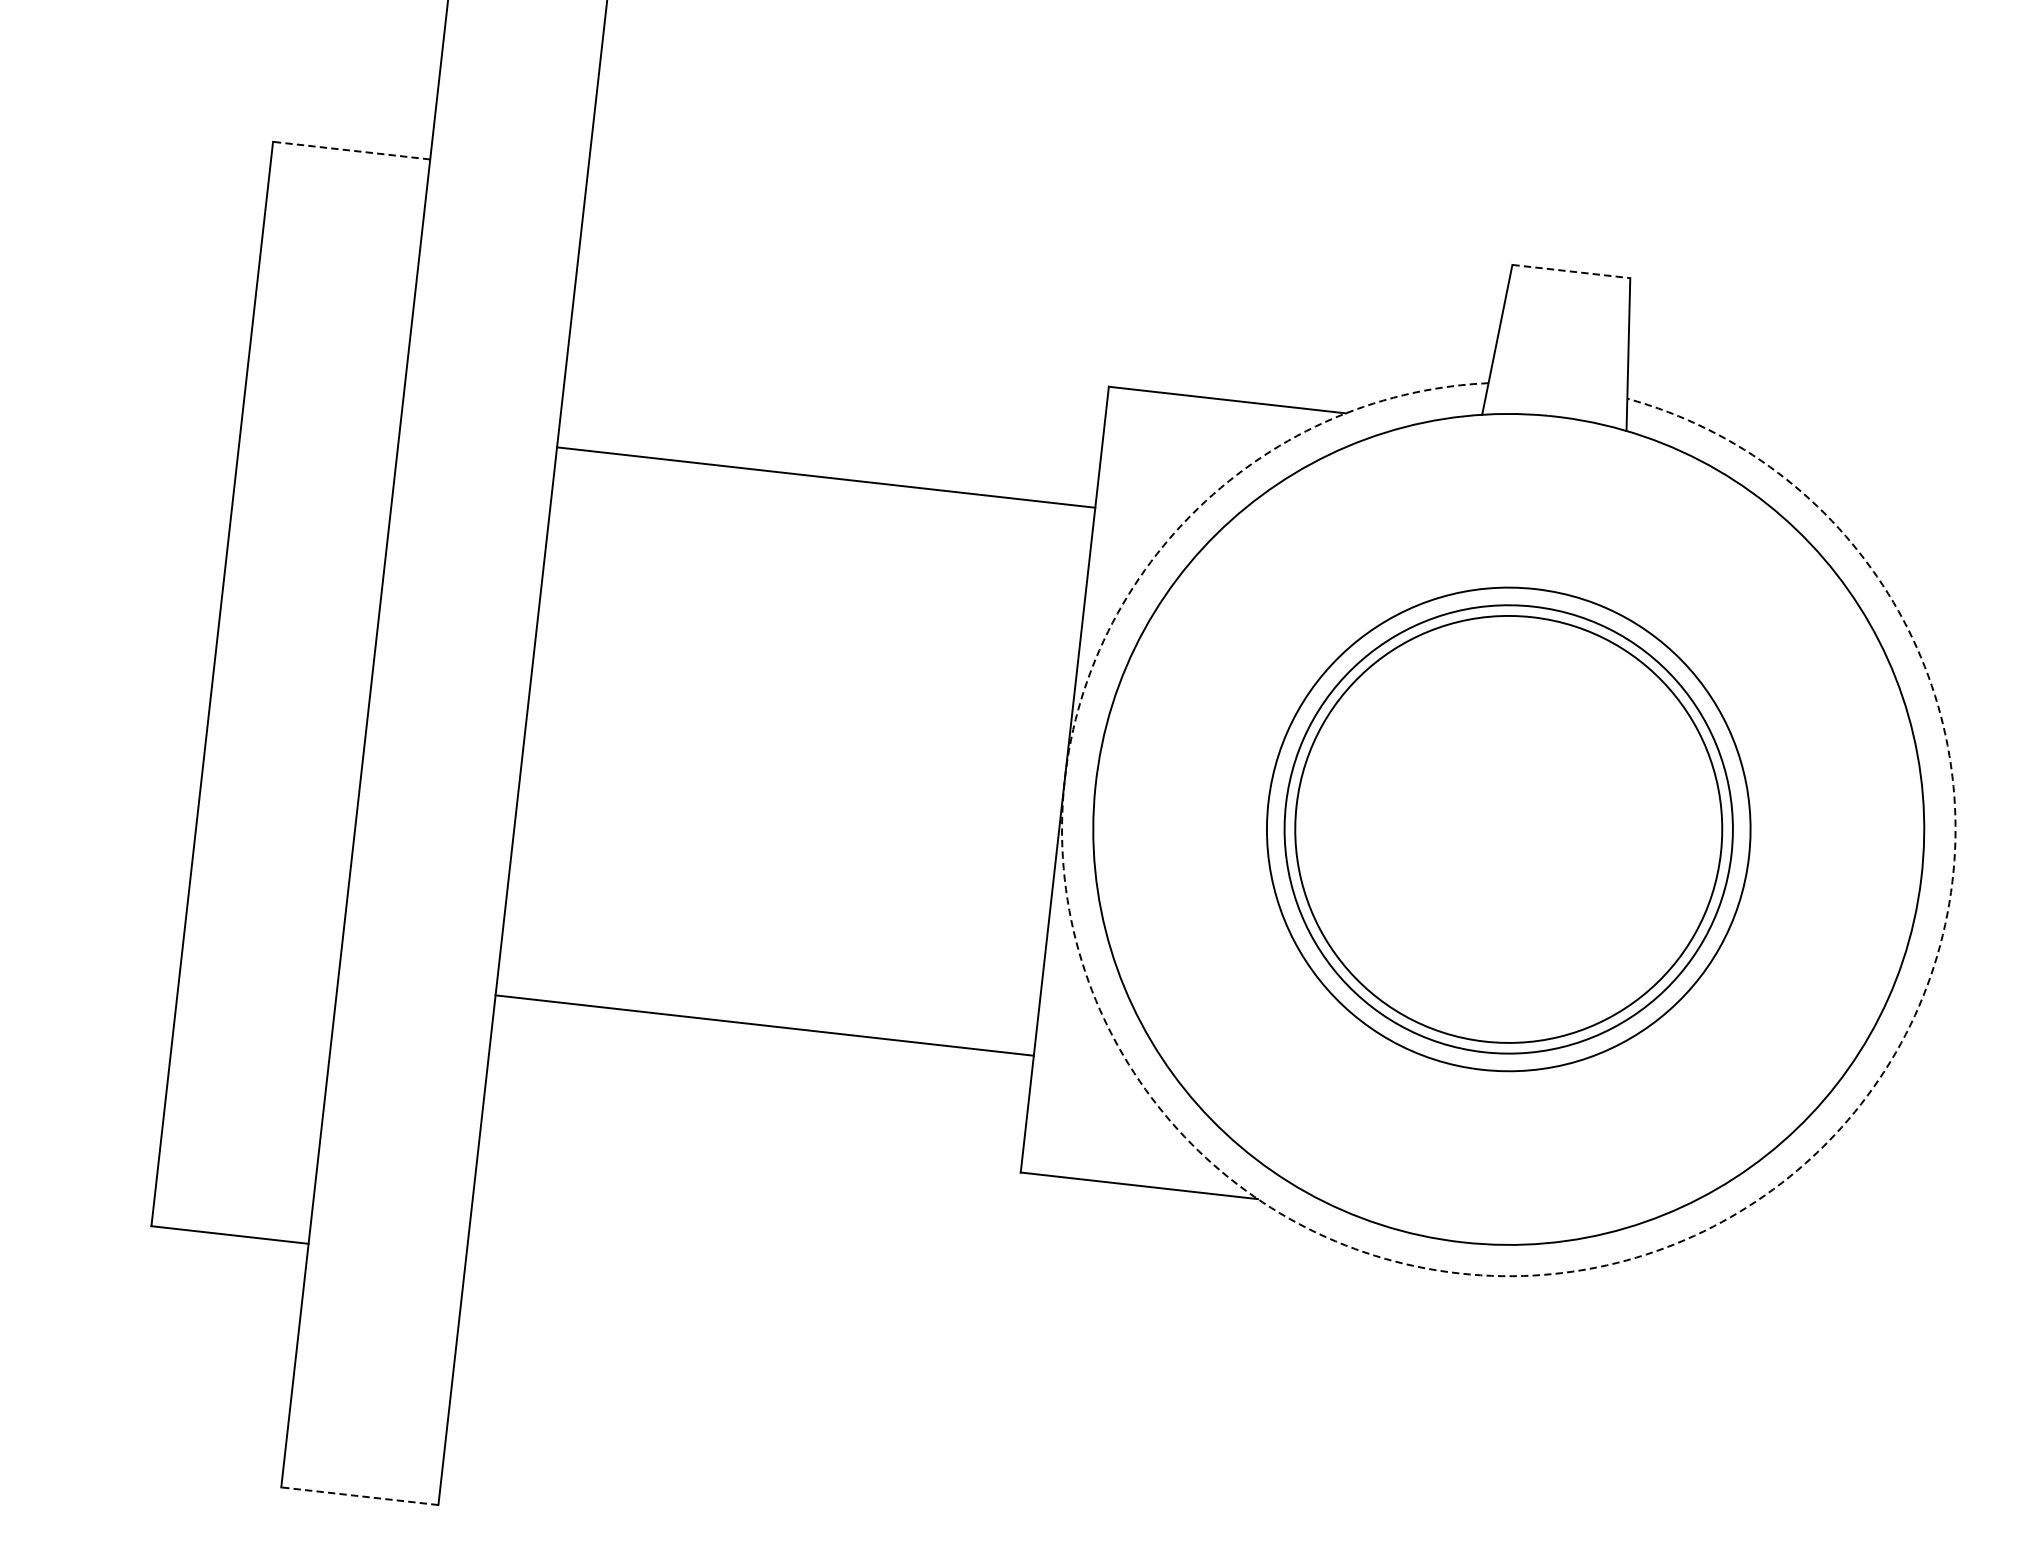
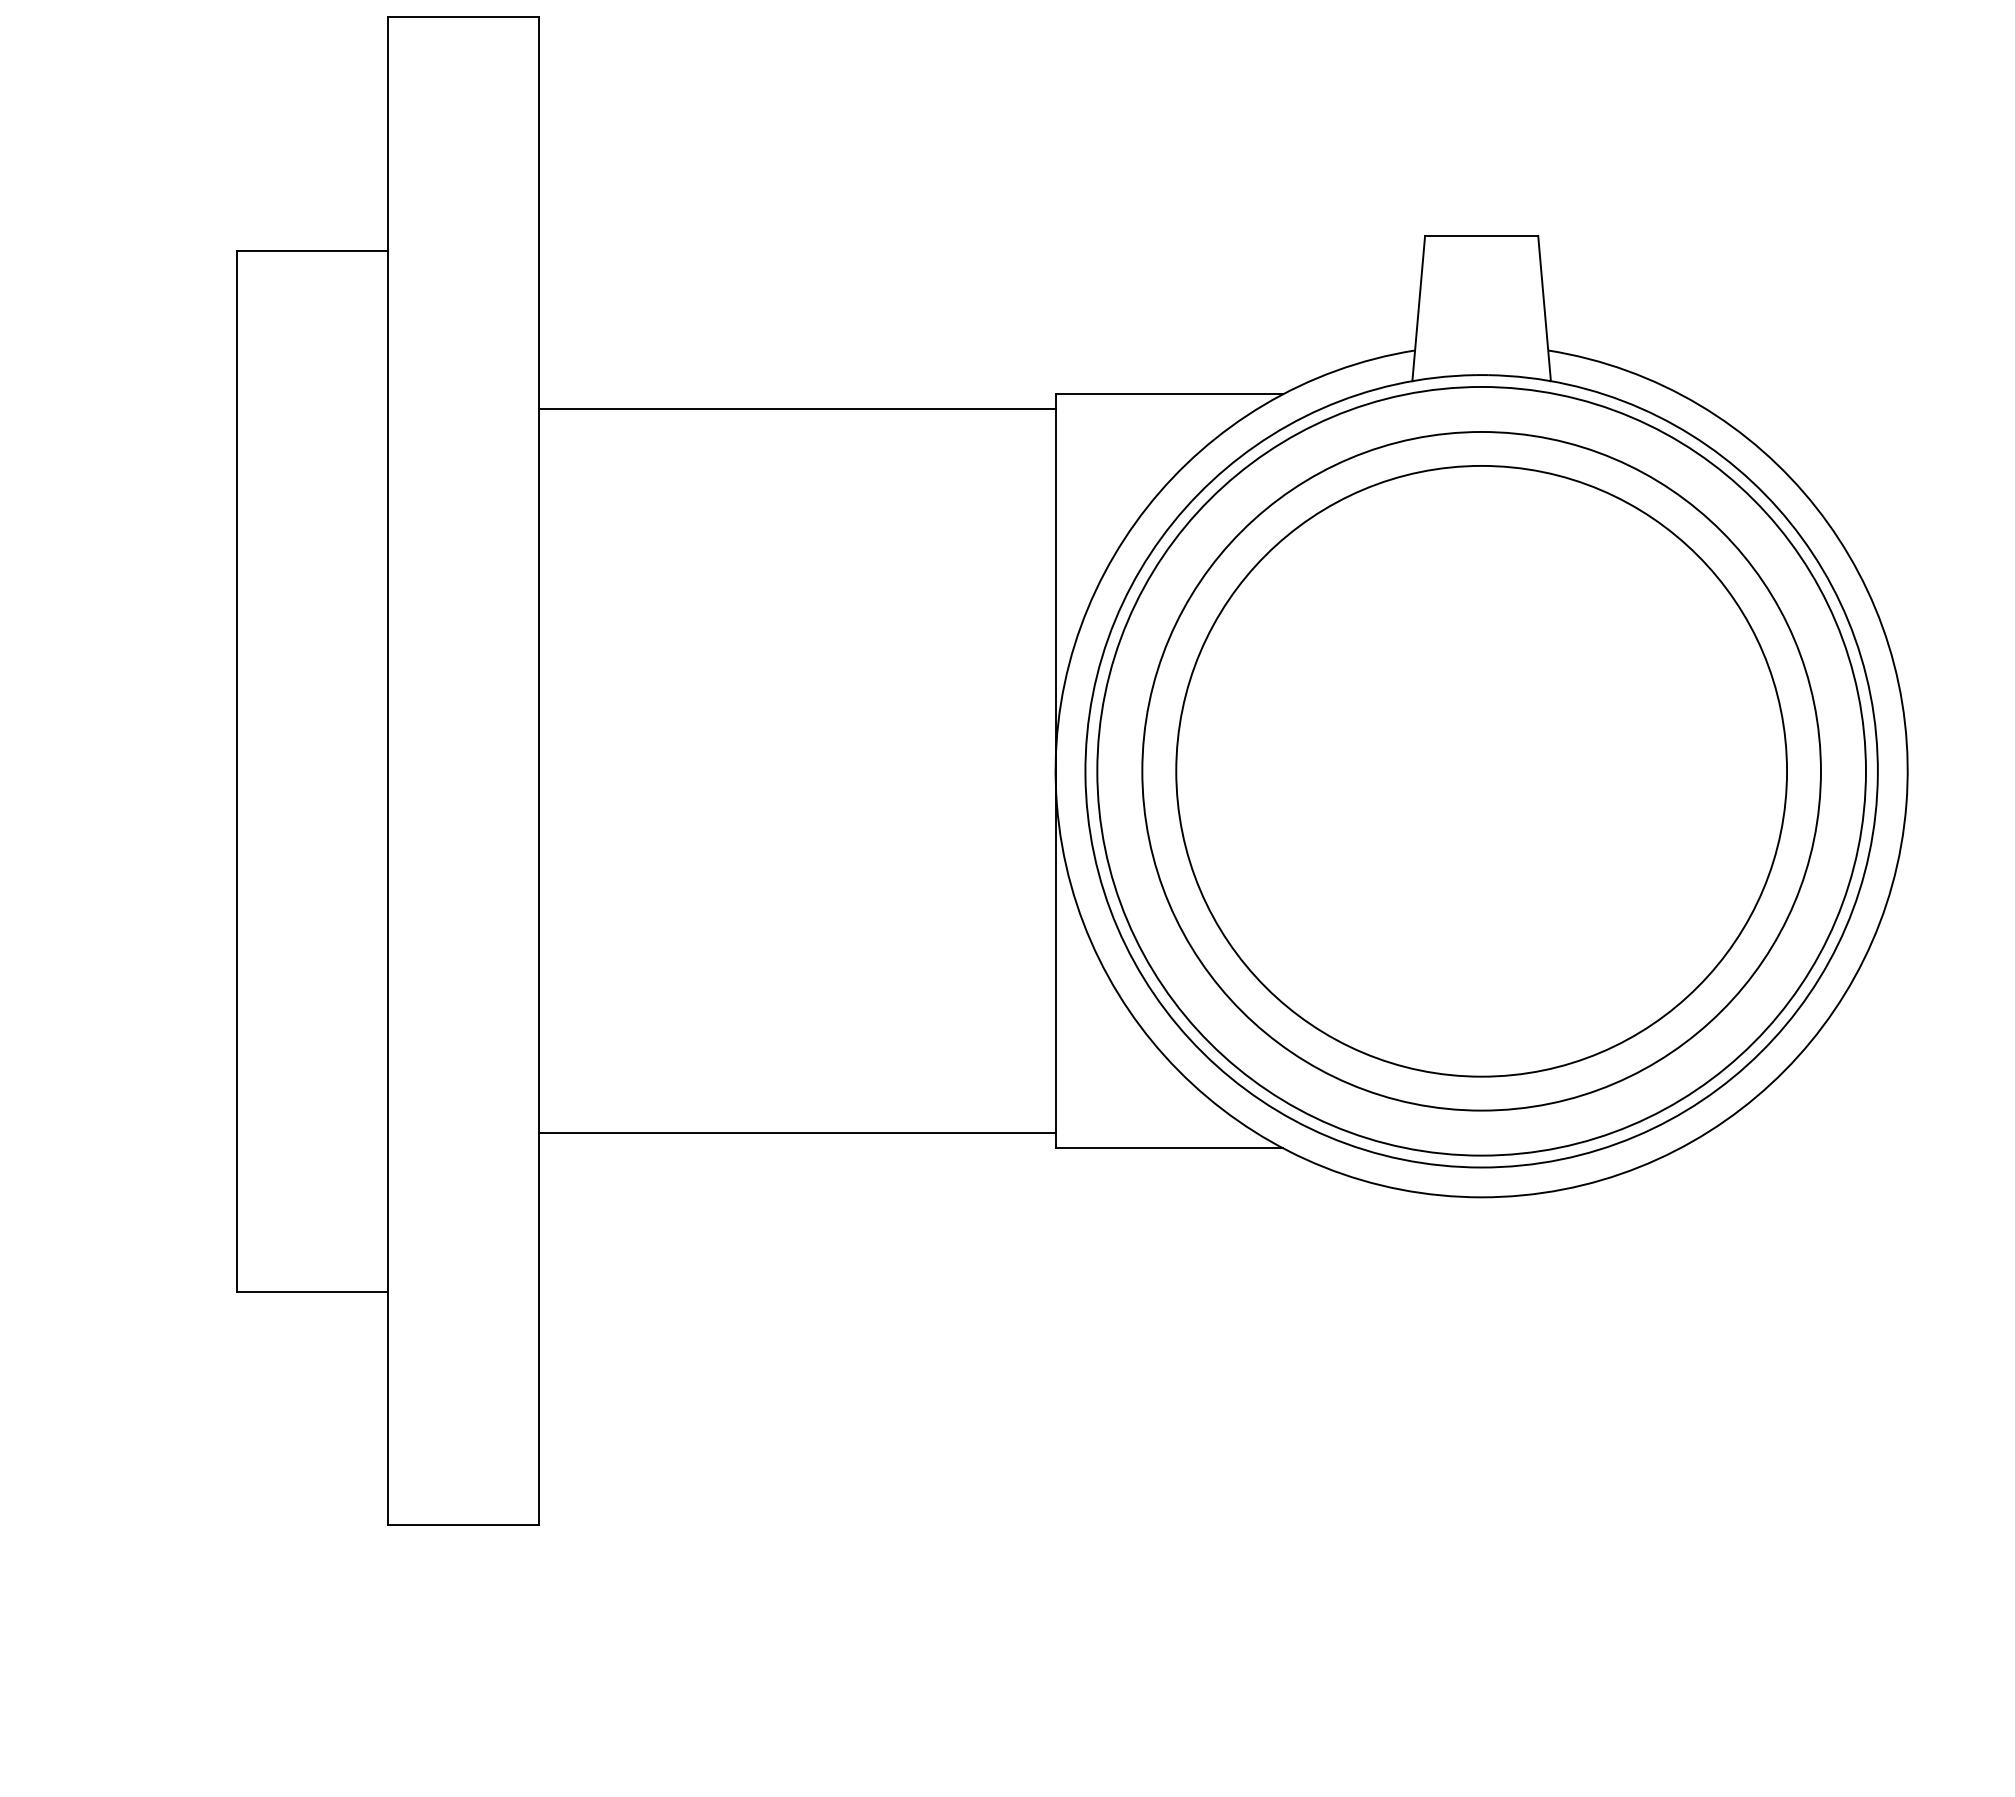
line: (351, 151) -> (312, 251), dashed -> solid
line: (1571, 271) -> (1481, 235), dashed -> solid
line: (826, 477) -> (797, 409), moved
circle: (1508, 828) -> (1481, 770), size x1.43
circle: (1508, 828) -> (1481, 770), size x1.67
circle: (1508, 828) -> (1481, 770), size x1.67
line: (764, 1025) -> (797, 1133), moved
arc: (1458, 1273) -> (1481, 1197), dashed -> solid
line: (359, 1496) -> (463, 1525), dashed -> solid

